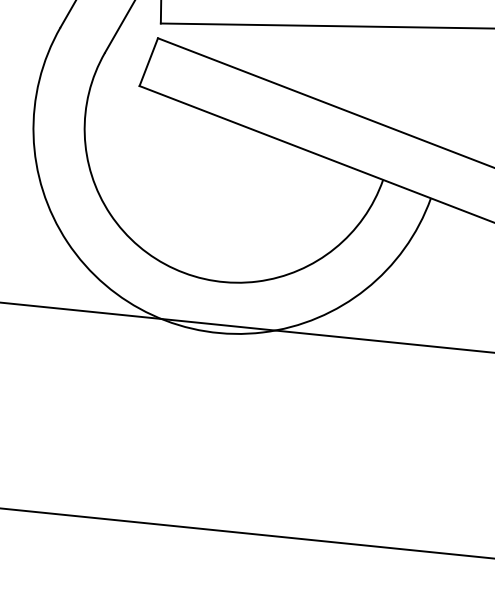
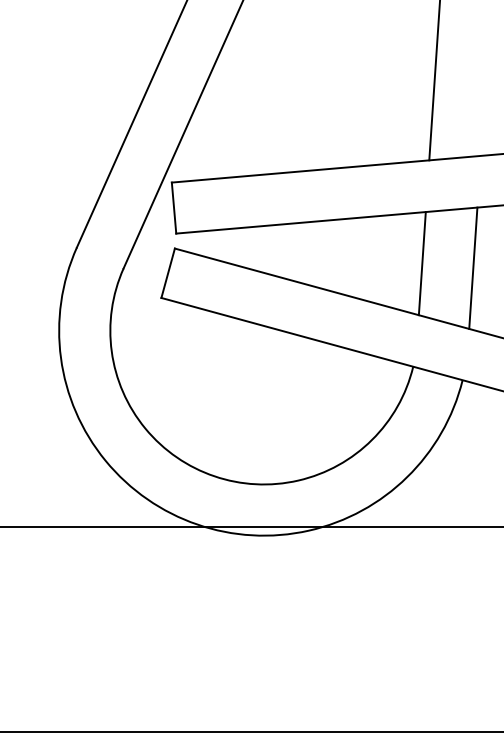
line: (401, 78) -> (421, 263), added
line: (453, 87) -> (473, 267), added

